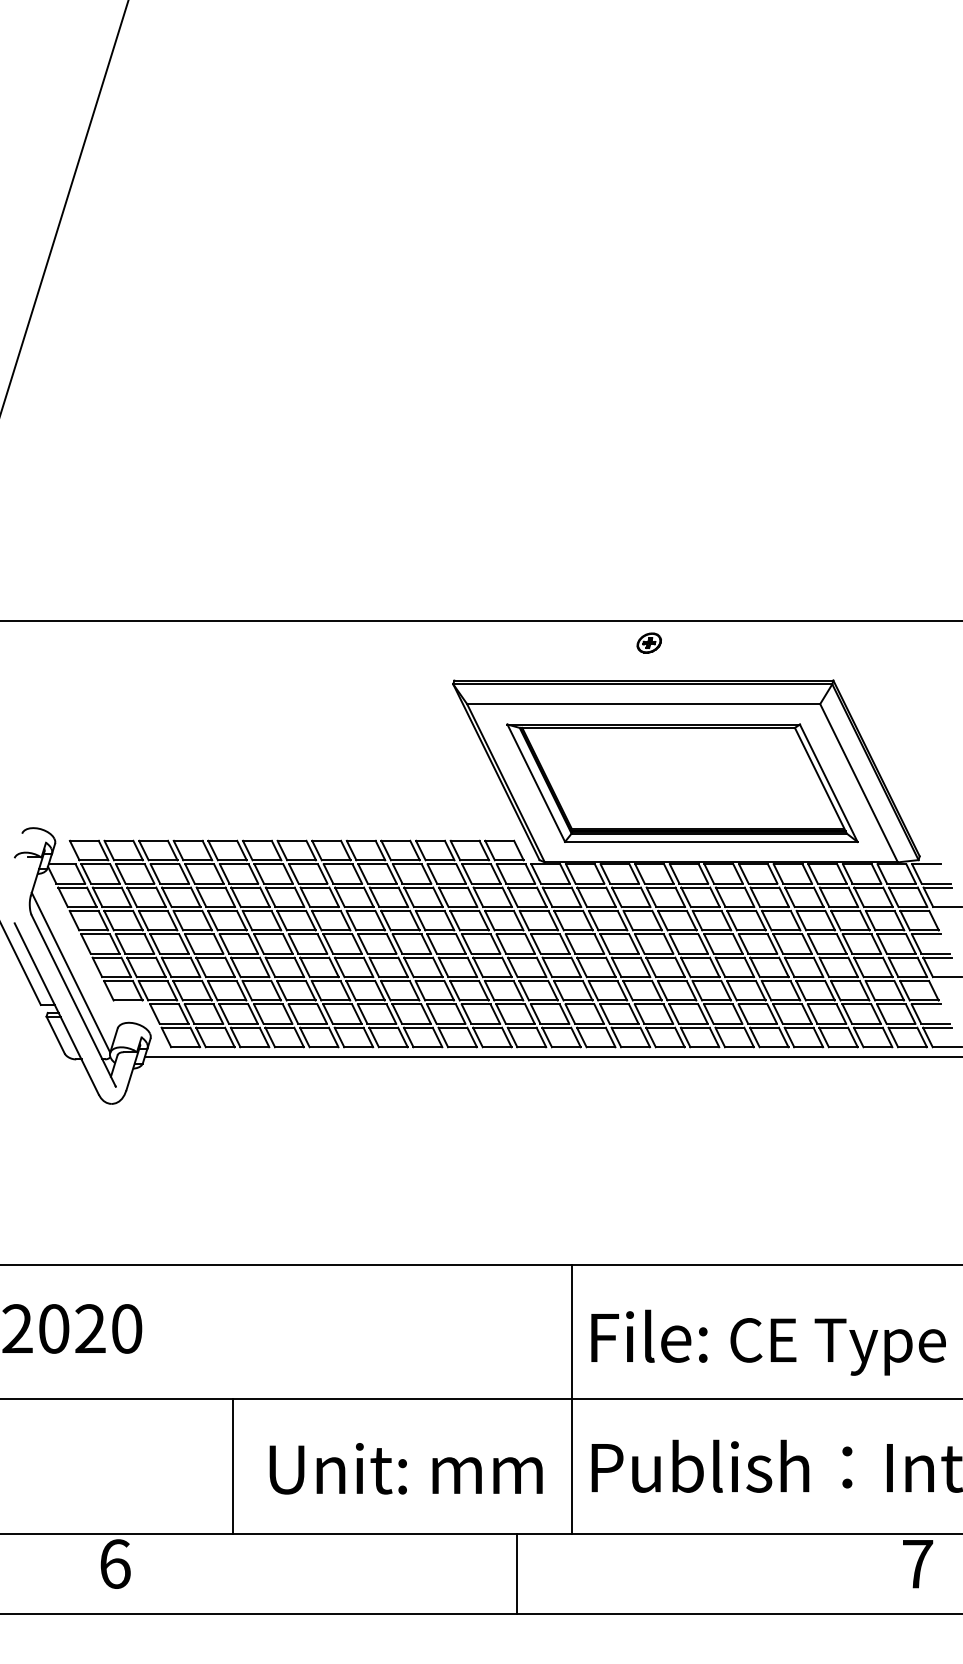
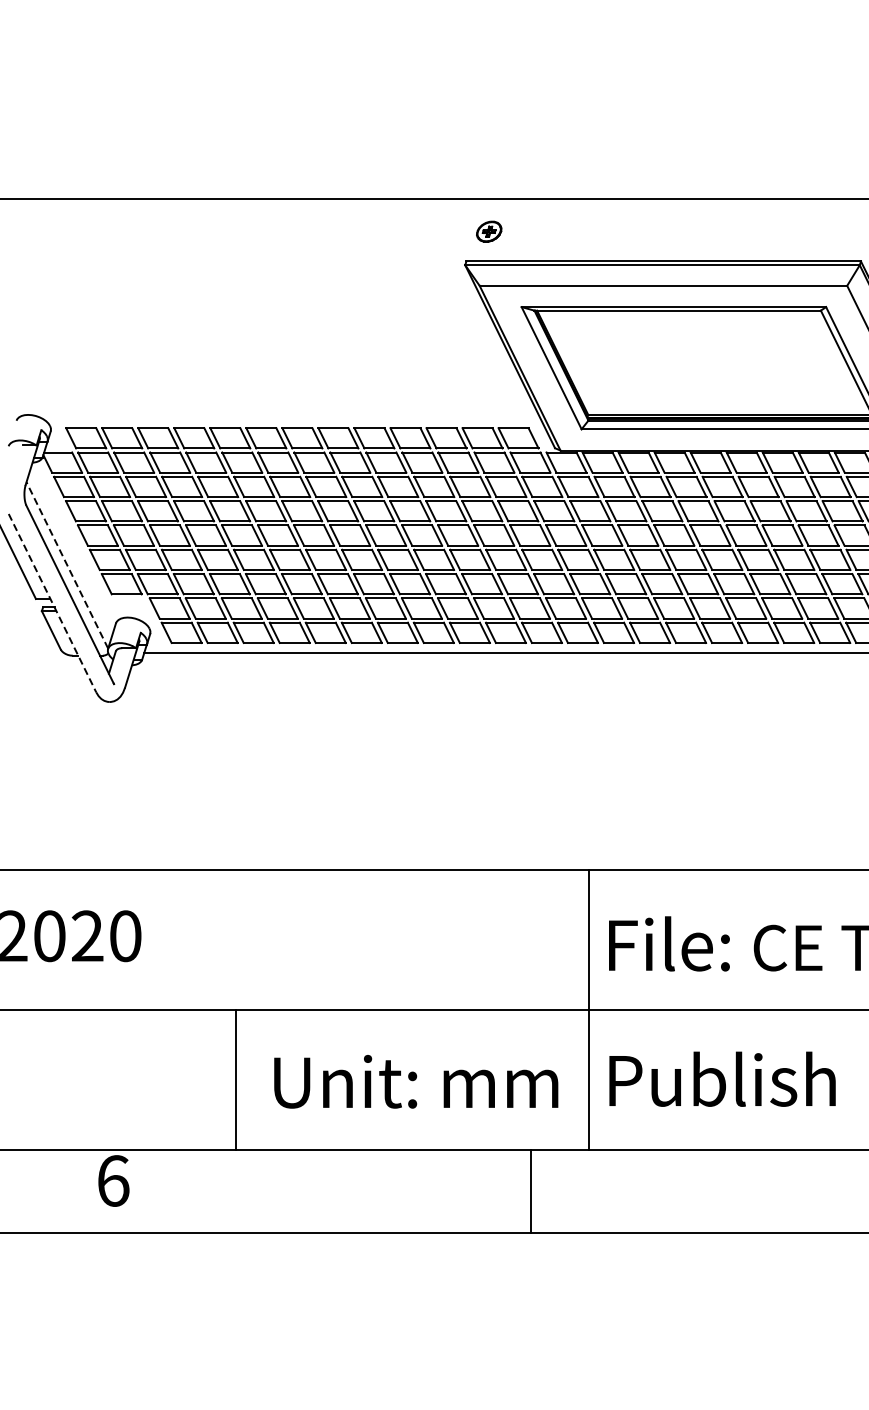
part: (648, 642) -> (488, 231), moved
line: (70, 972) -> (66, 565), solid -> dashed
line: (56, 1009) -> (52, 603), solid -> dashed

